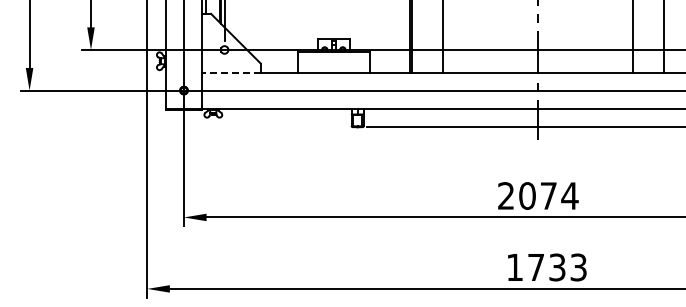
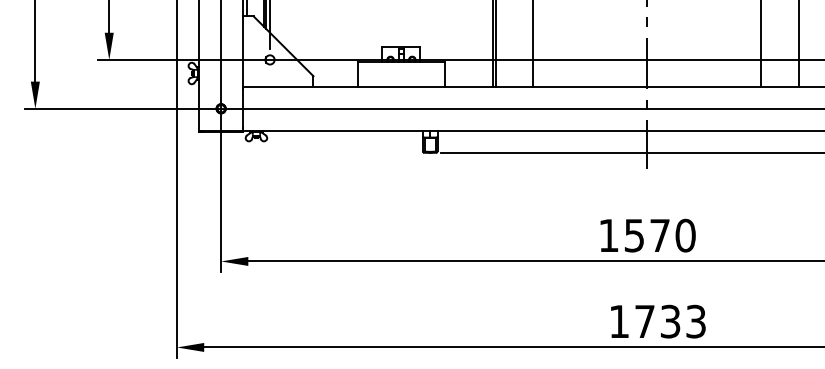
line: (230, 72) -> (277, 87), dashed -> solid
text: (538, 195) -> (647, 235), 2074 -> 1570

